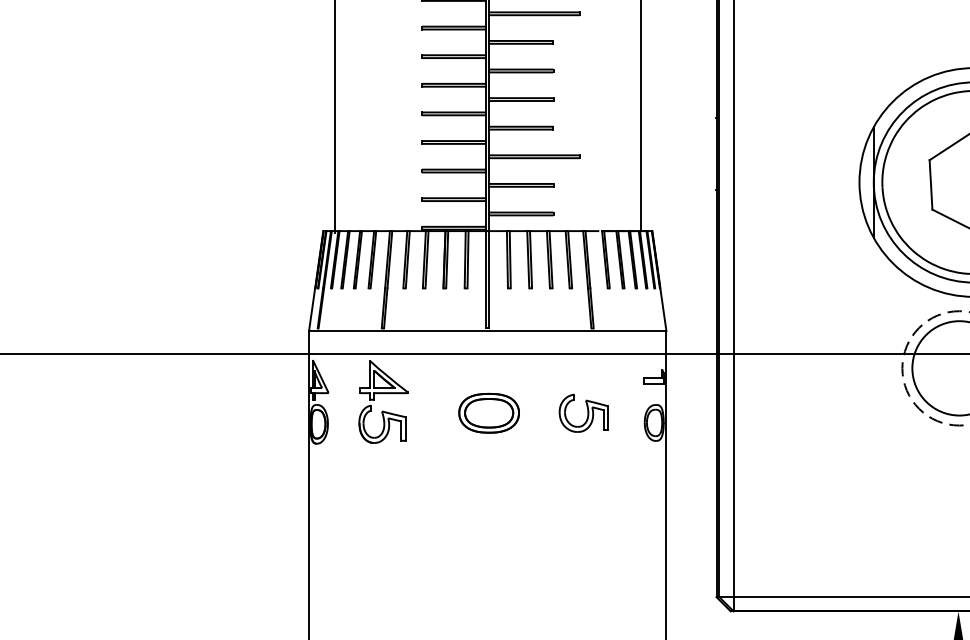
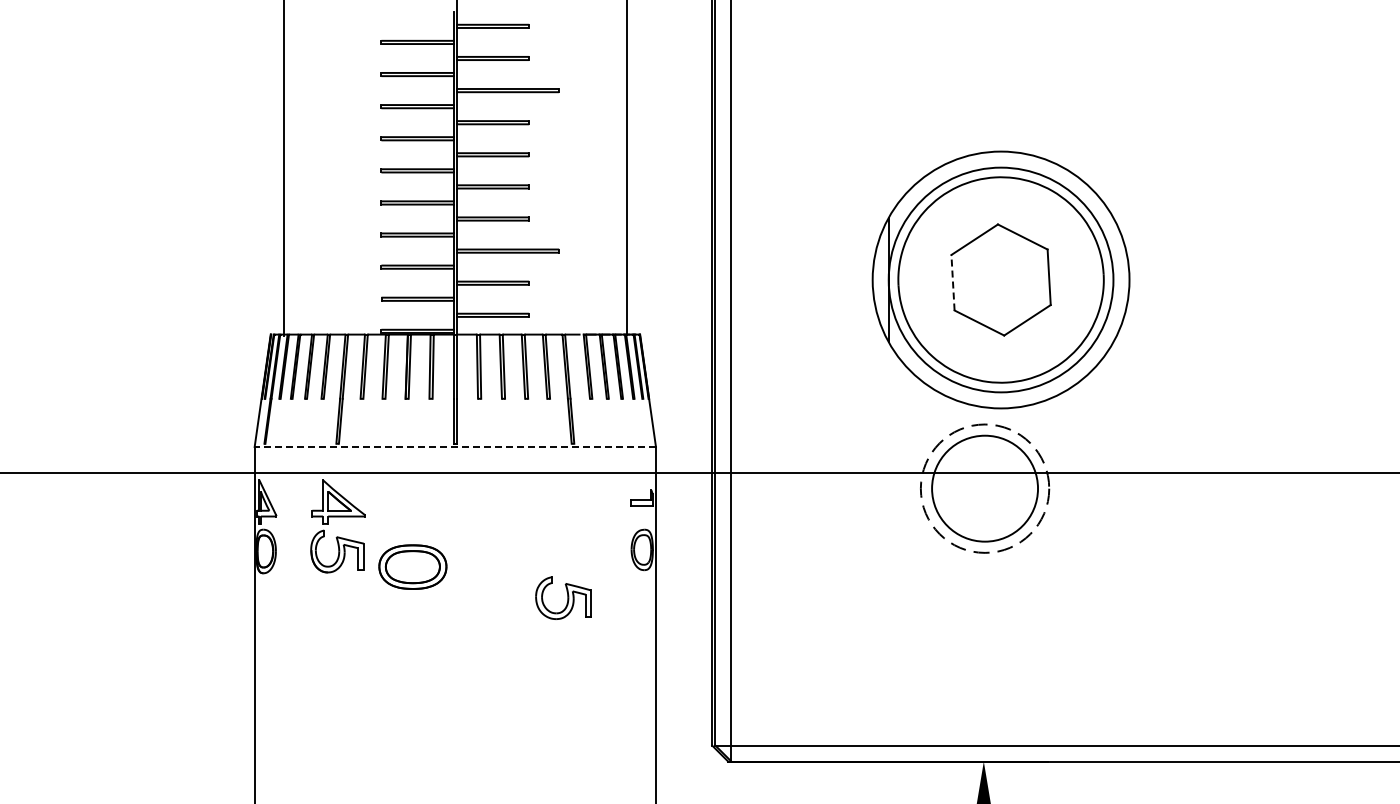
line: (931, 184) -> (953, 282), solid -> dashed
line: (487, 330) -> (455, 446), solid -> dashed
part: (488, 412) -> (412, 566), moved
part: (584, 412) -> (563, 597), moved

